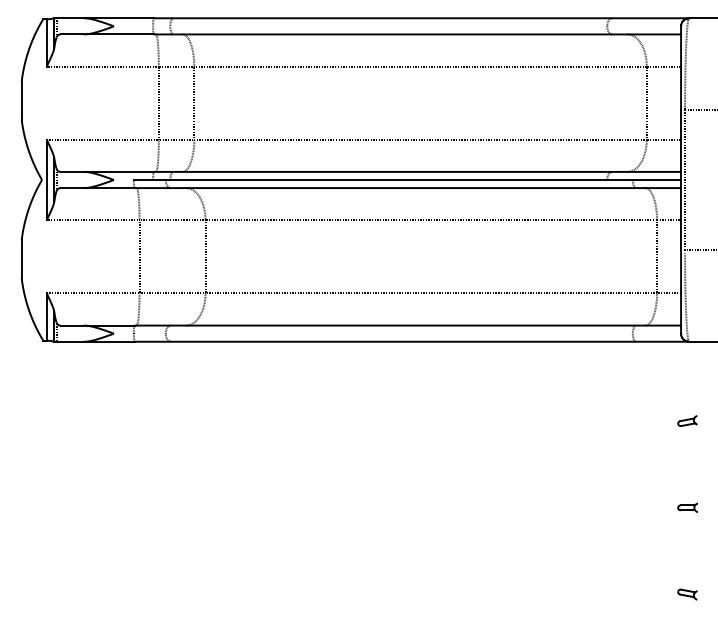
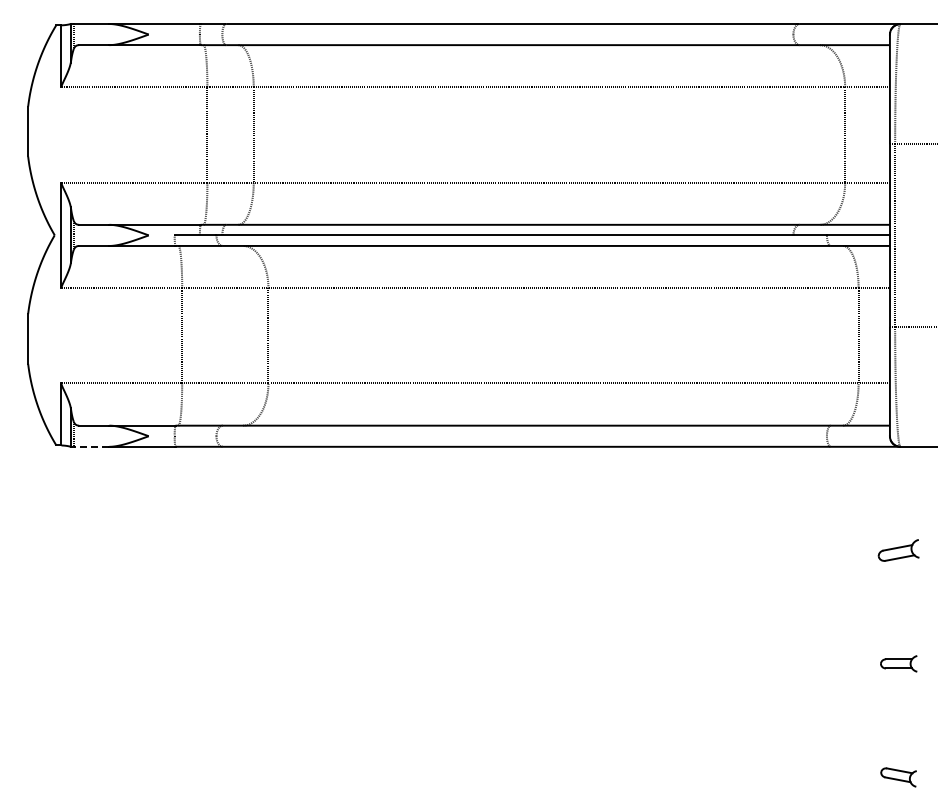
line: (70, 341) -> (91, 446), solid -> dashed
part: (687, 421) -> (898, 550), size x1.6
part: (687, 507) -> (898, 663), size x1.4
part: (687, 593) -> (898, 776), size x1.4

